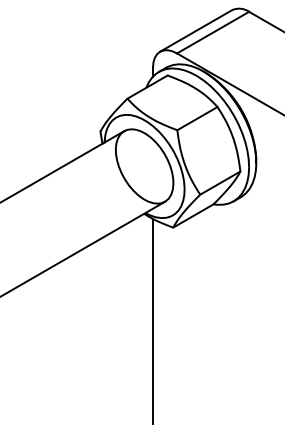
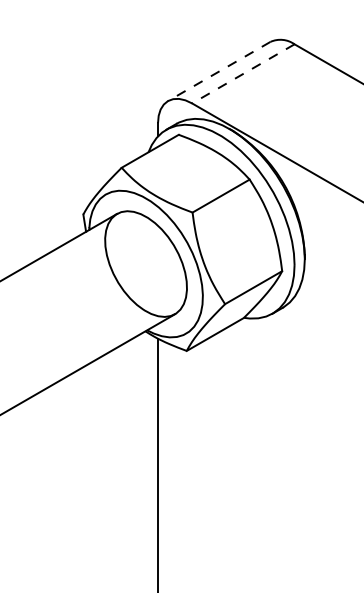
line: (196, 30) -> (219, 70), solid -> dashed
line: (213, 32) -> (243, 73), solid -> dashed

